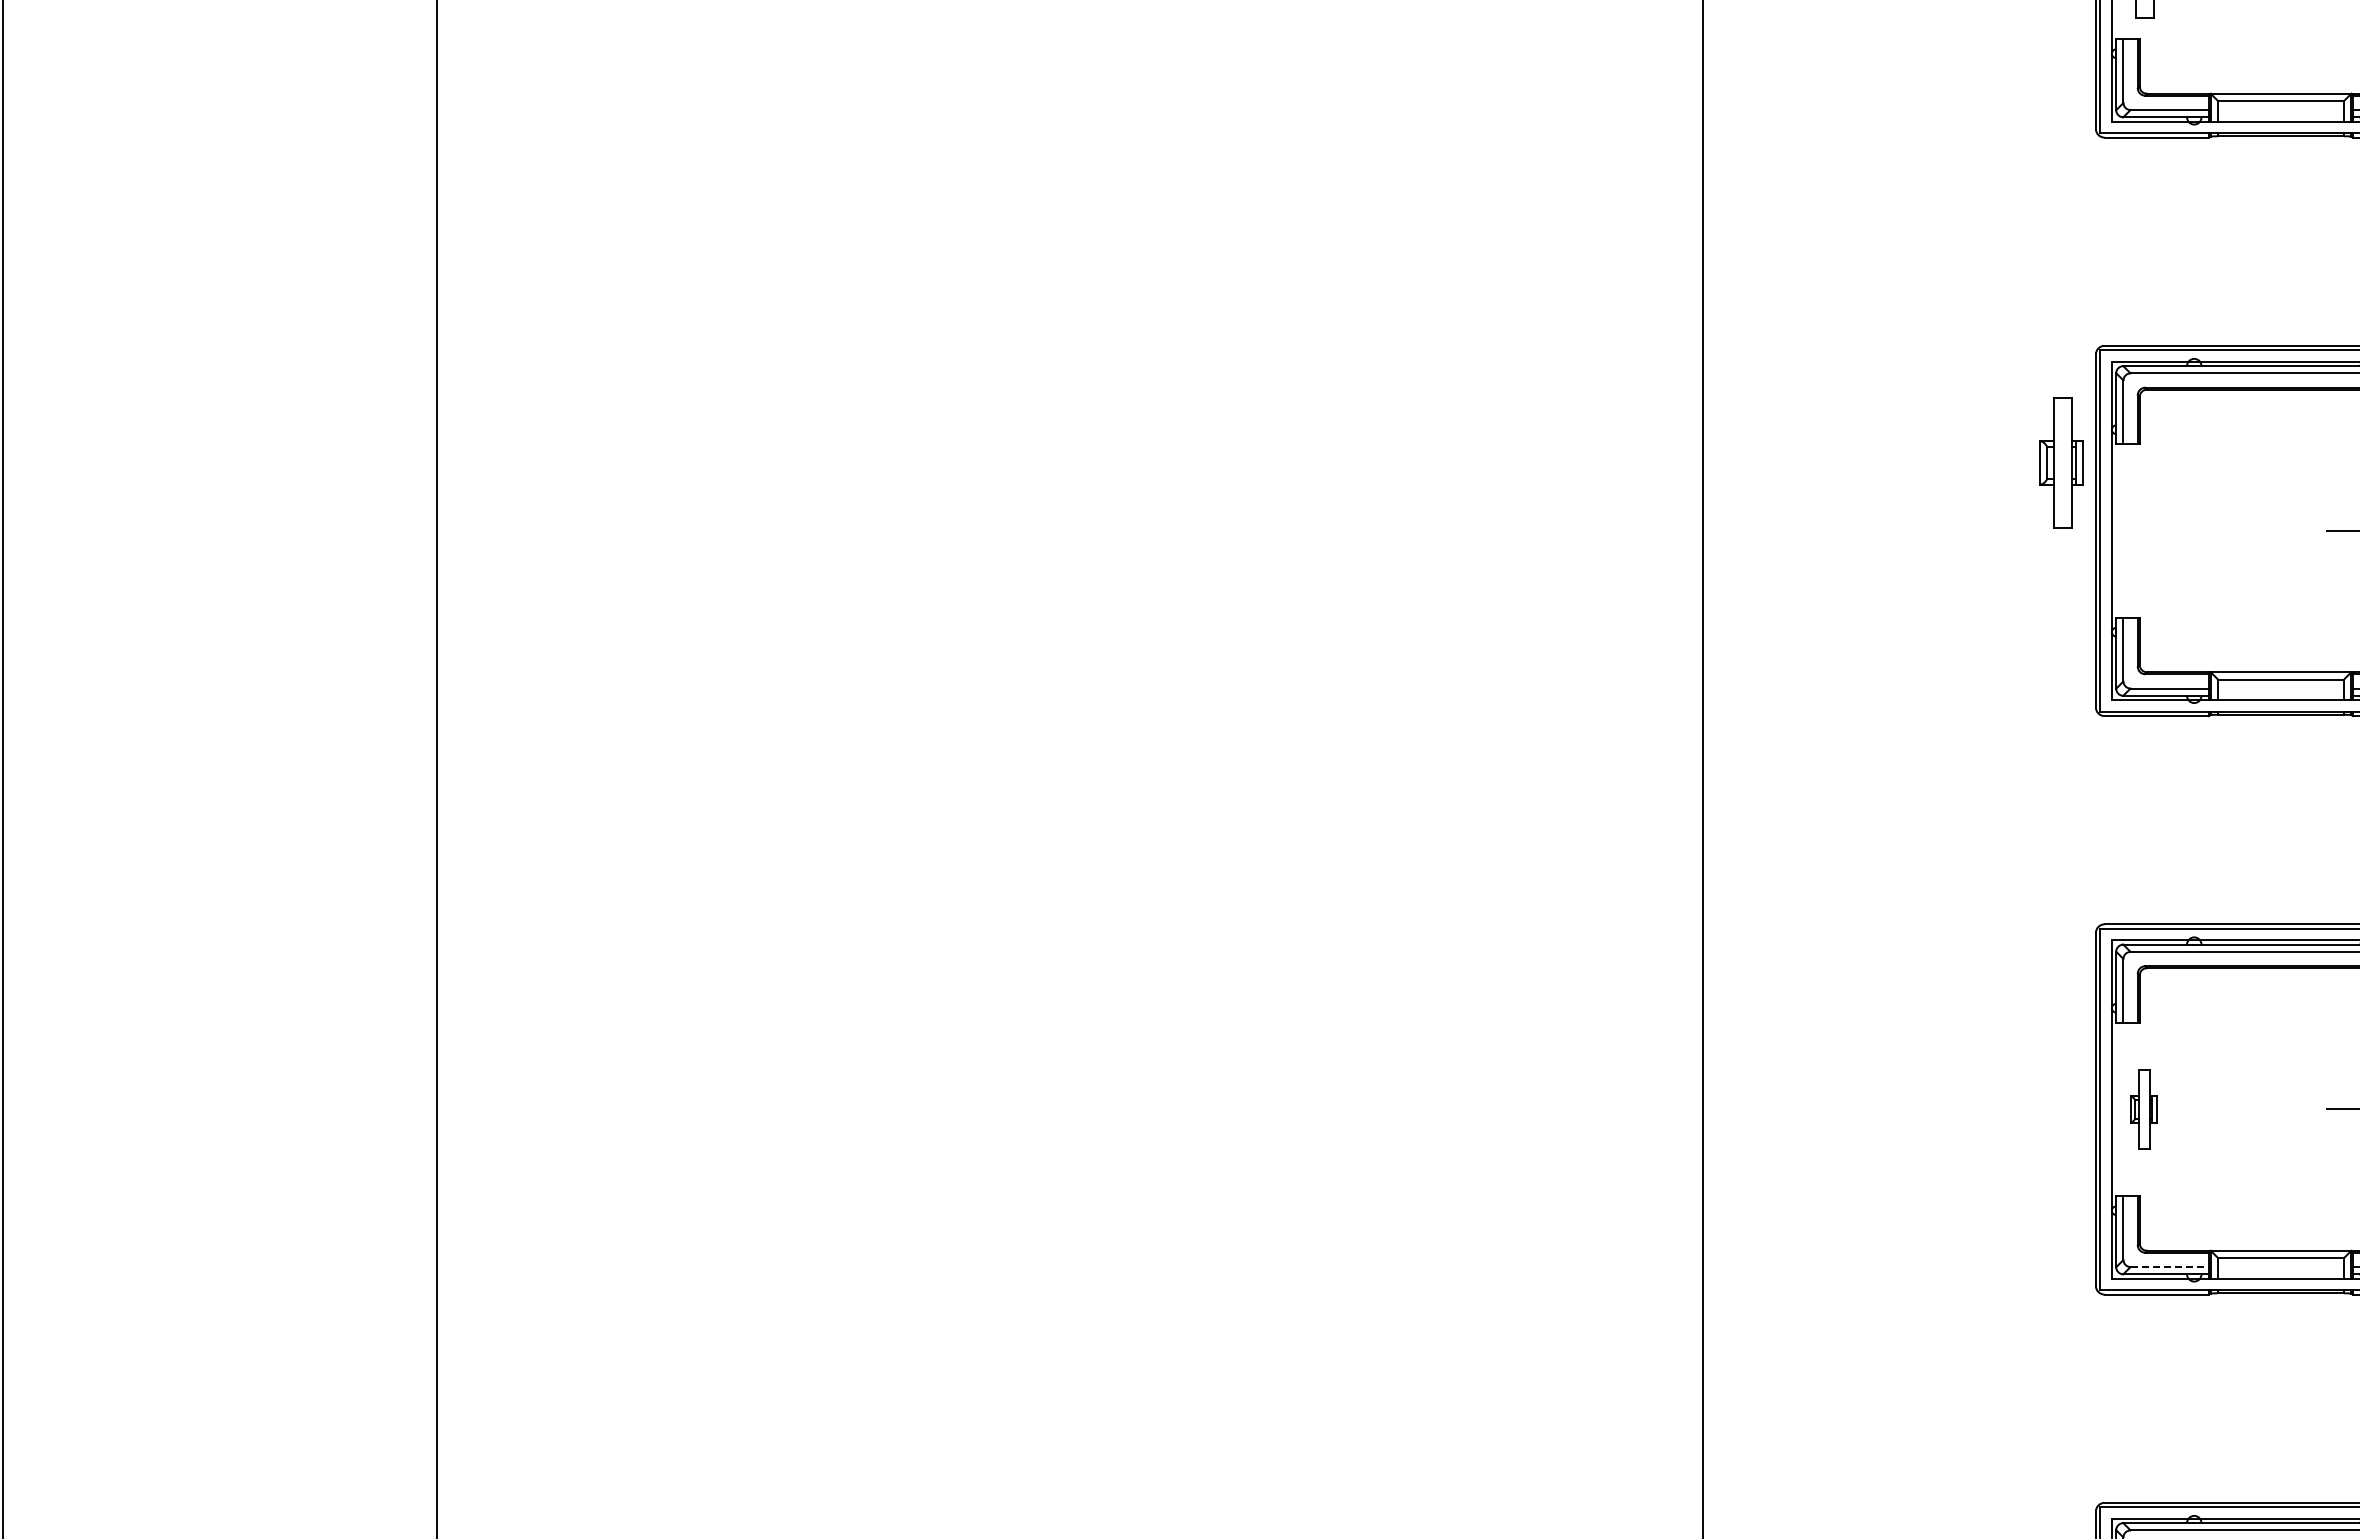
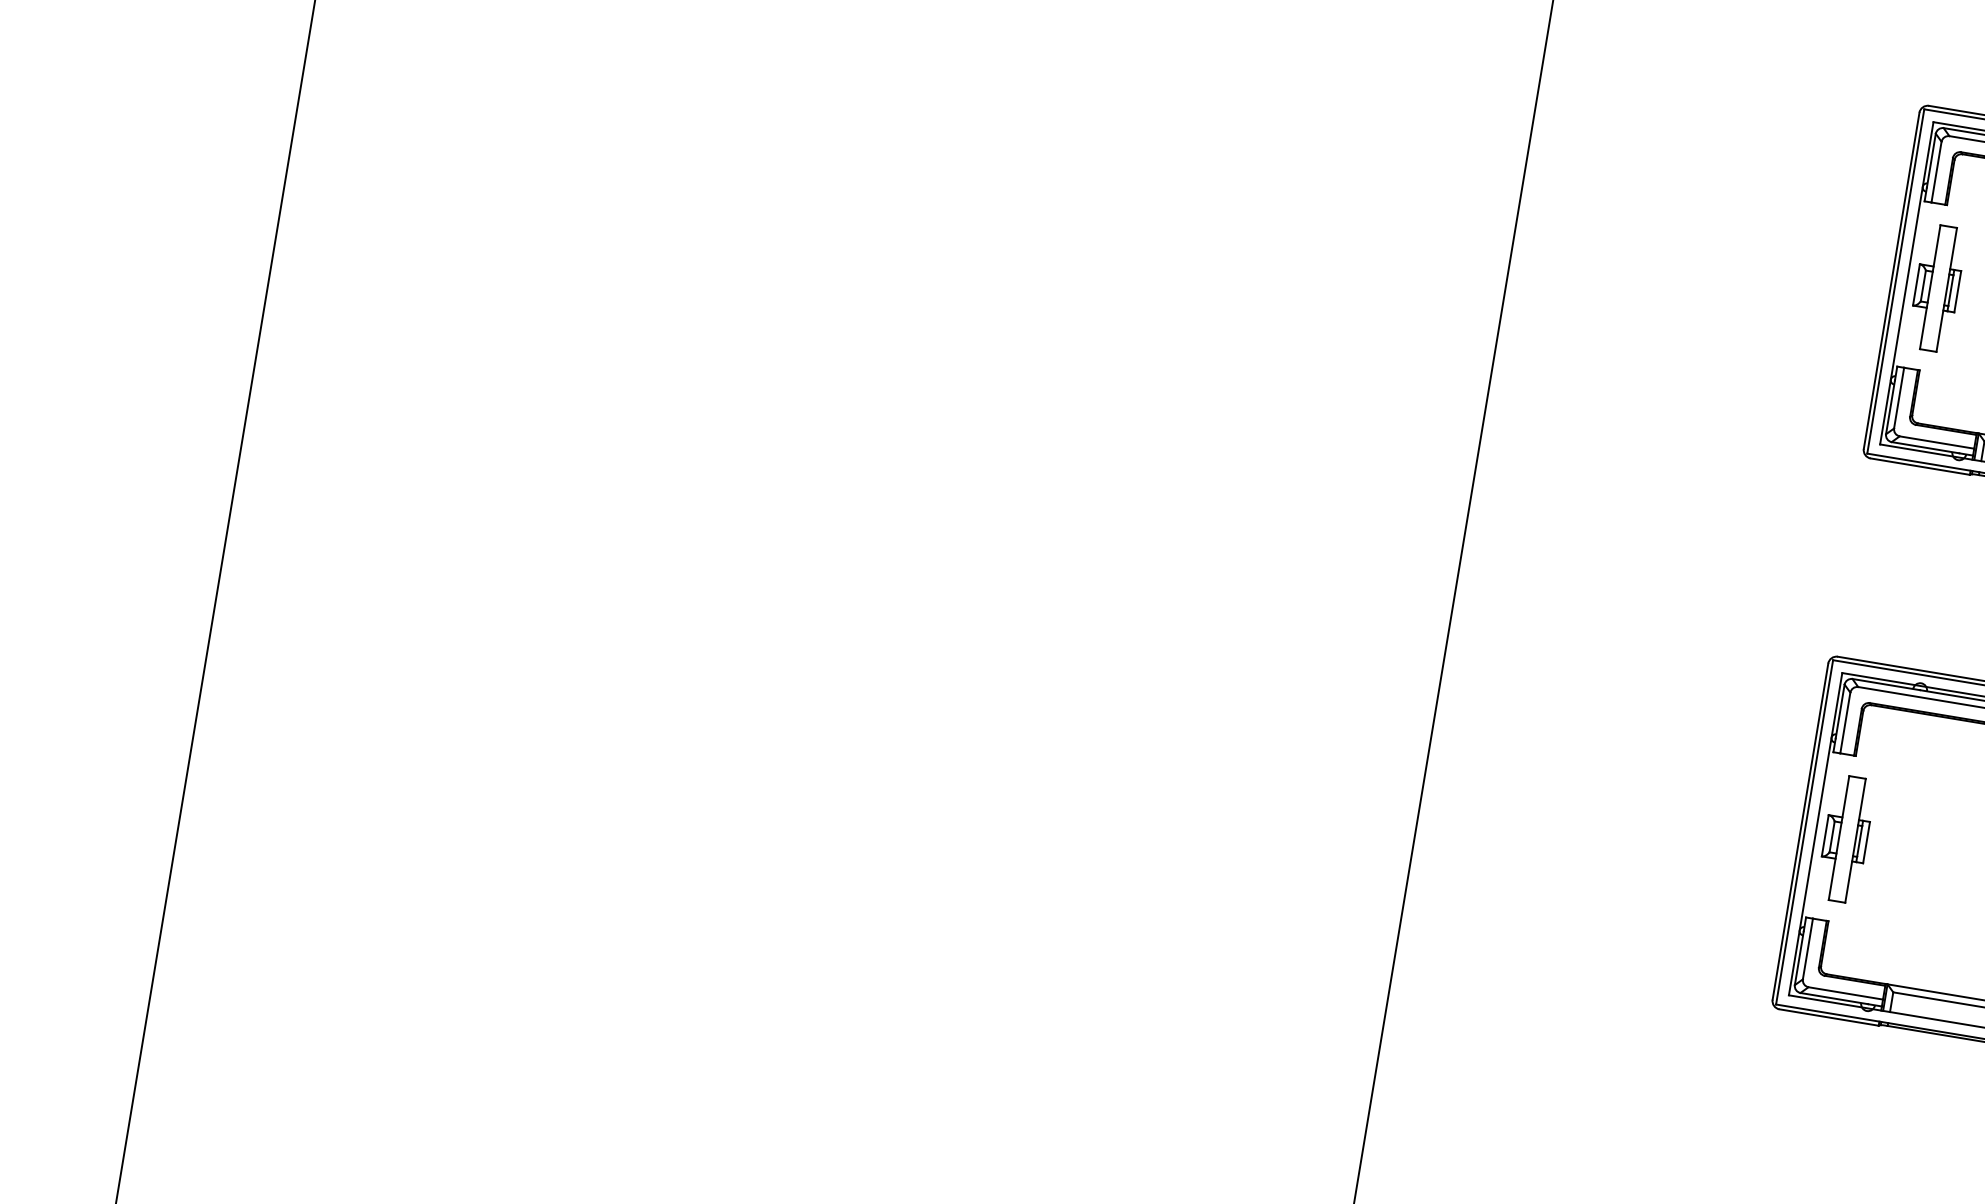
part: (2061, 462) -> (1937, 287), moved
part: (2143, 1109) -> (1845, 839), size x1.67
line: (2170, 1267) -> (1846, 993), dashed -> solid

